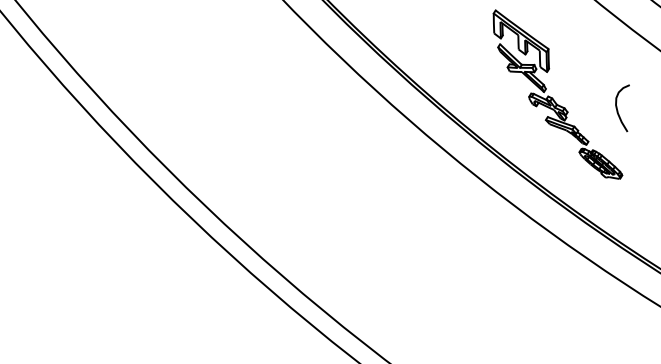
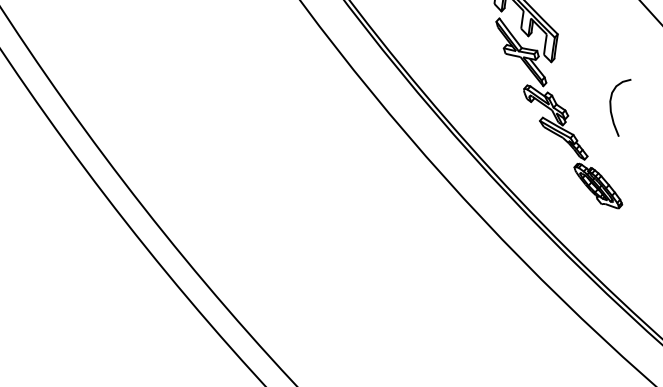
curve: (618, 110) -> (612, 108), moved

